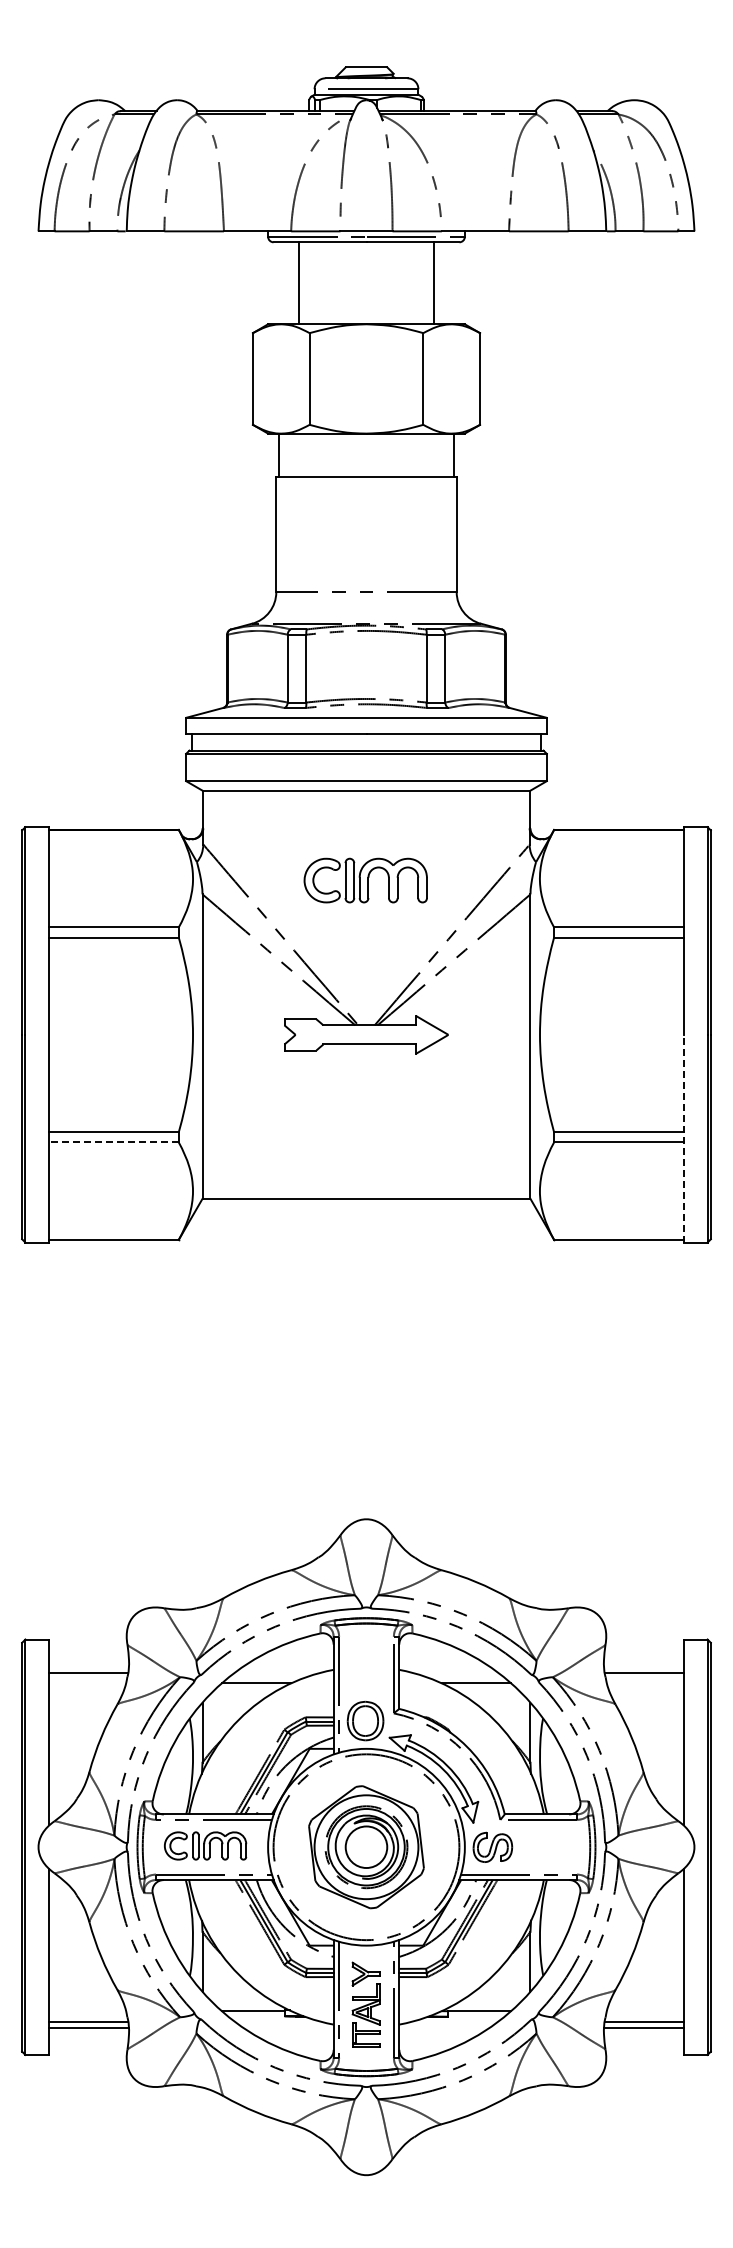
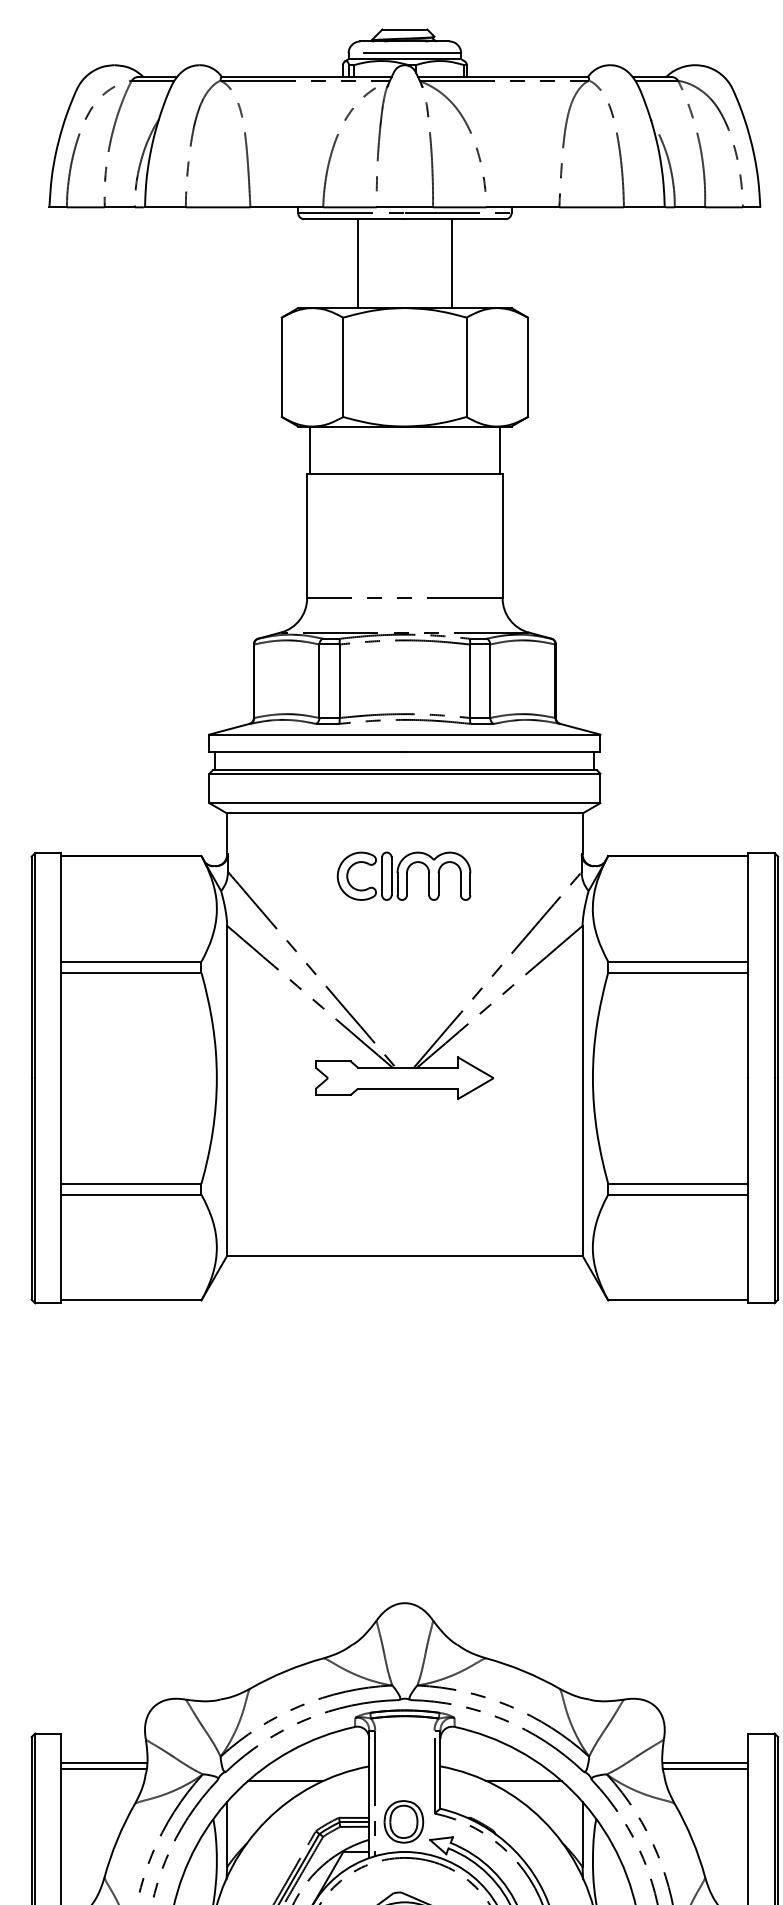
line: (298, 283) -> (357, 263), moved
line: (434, 283) -> (452, 263), moved
part: (365, 880) -> (403, 876), moved
line: (683, 1138) -> (748, 1190), dashed -> solid
line: (114, 1142) -> (131, 1194), dashed -> solid
line: (88, 1666) -> (103, 1762), added
line: (643, 1666) -> (705, 1762), added

